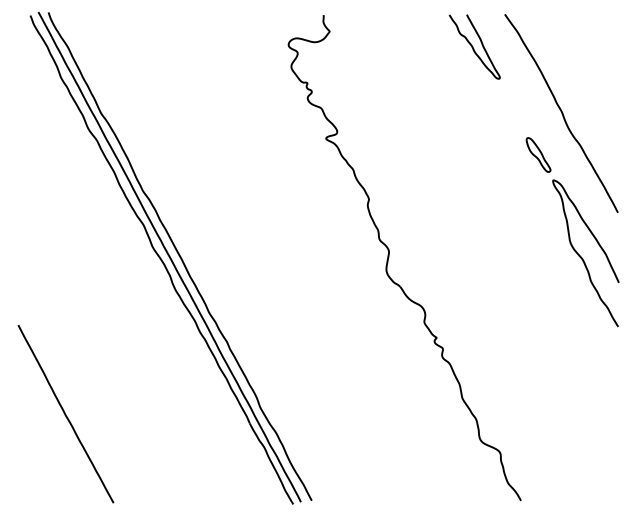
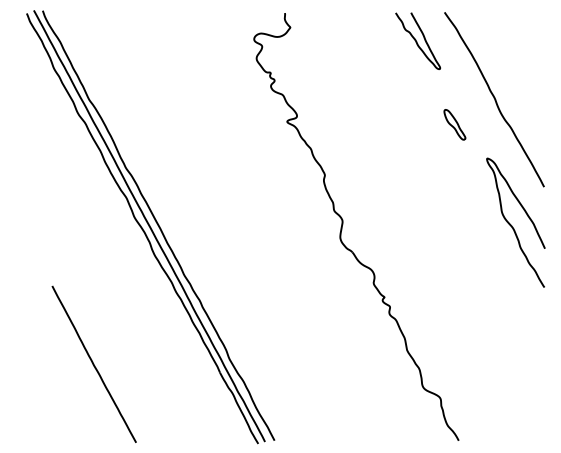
part: (538, 154) -> (454, 124), moved
line: (65, 414) -> (93, 364), moved

